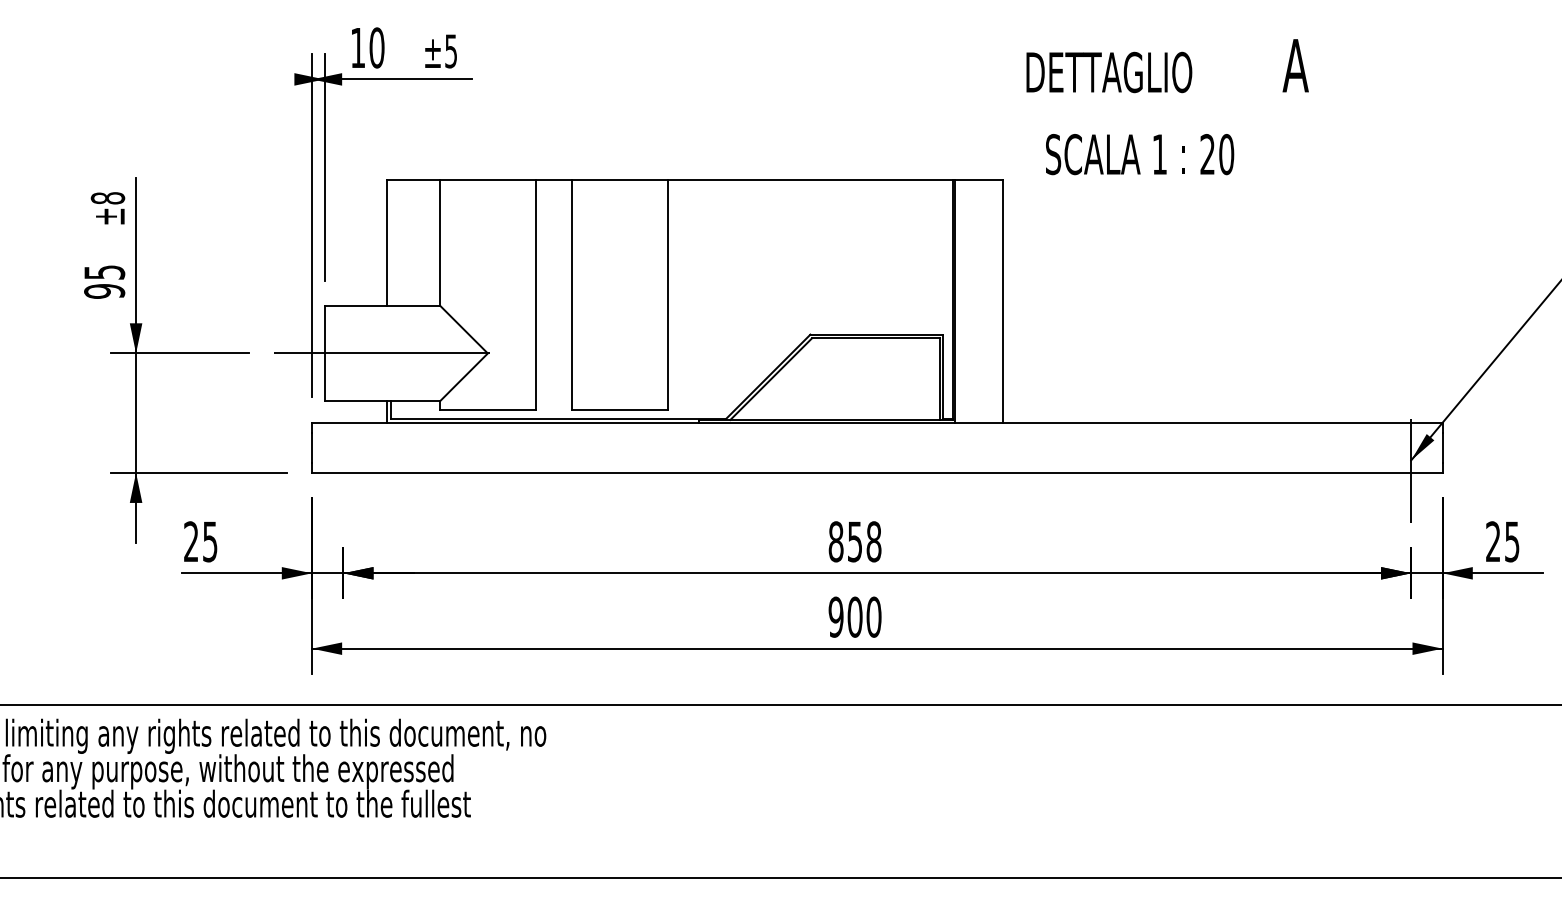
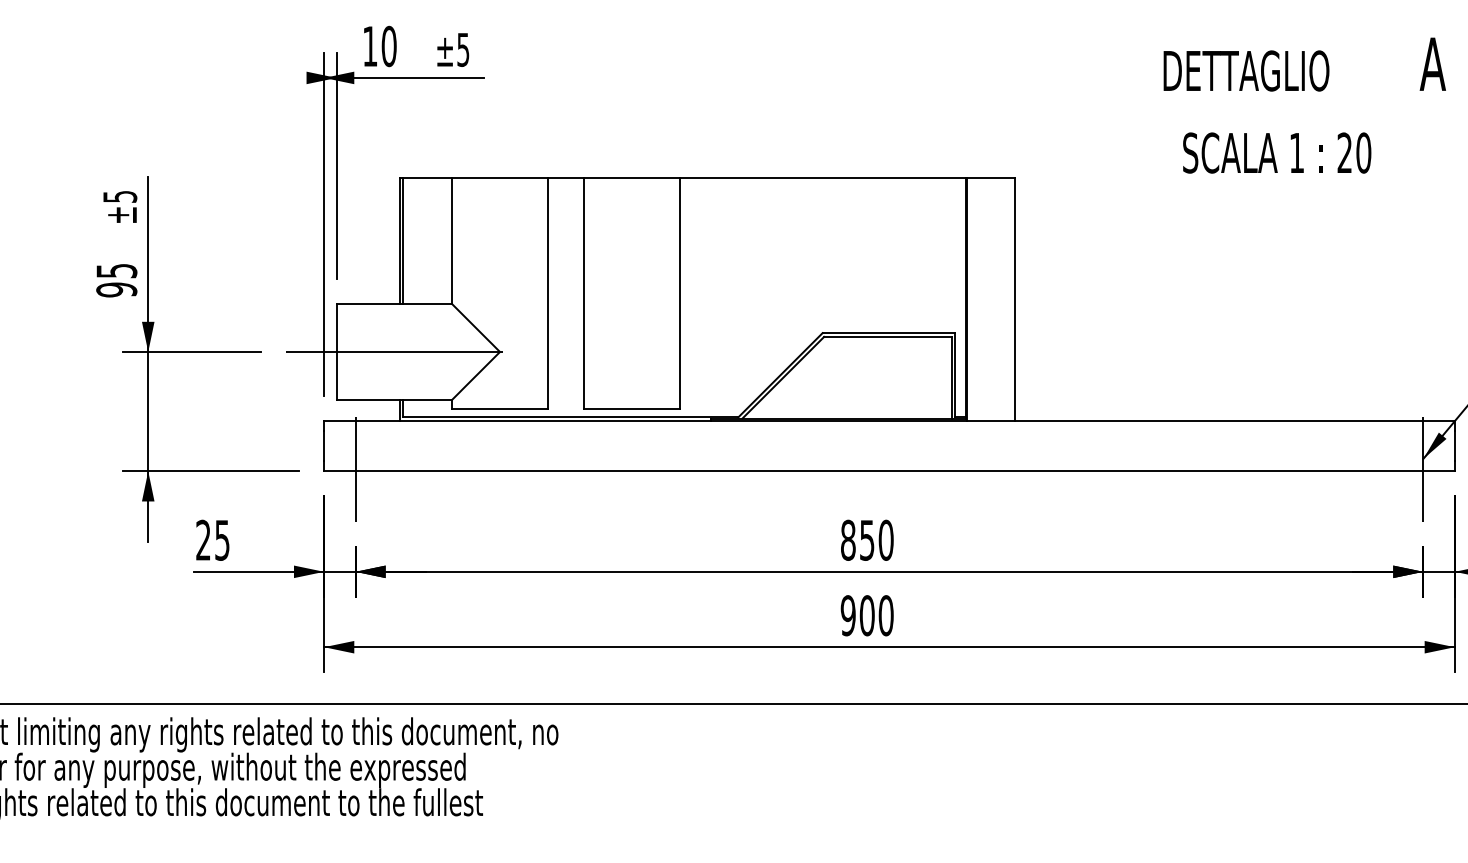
text: (1167, 107) -> (1304, 106), moved
text: (107, 198) -> (119, 197), ±8 -> ±5
line: (391, 242) -> (403, 241), added
line: (343, 470) -> (355, 469), added
text: (873, 541) -> (885, 540), 858 -> 850

